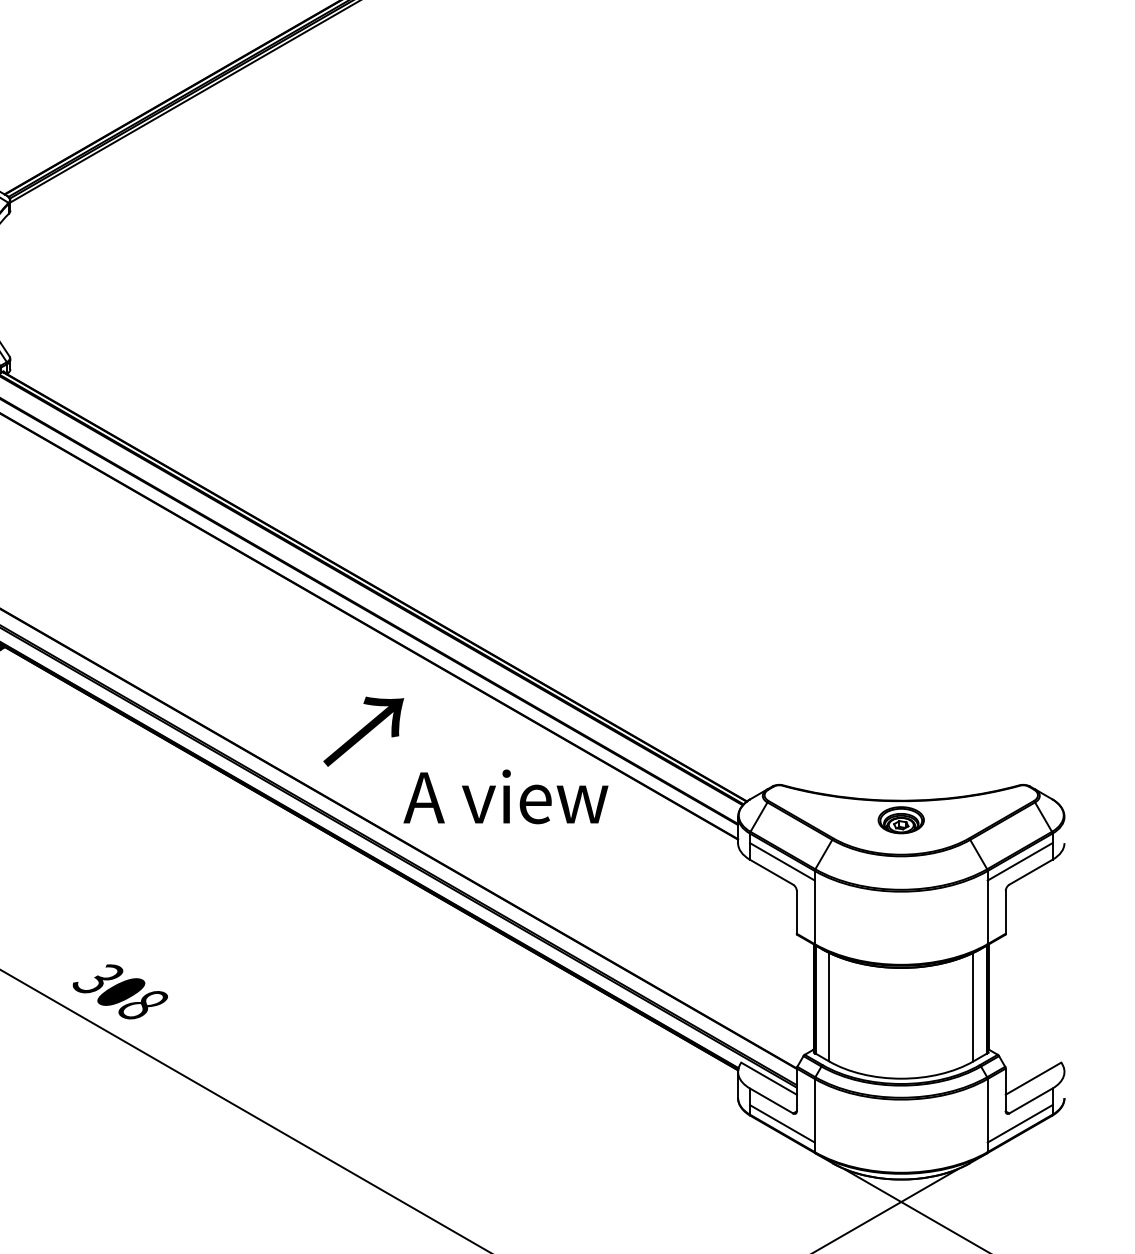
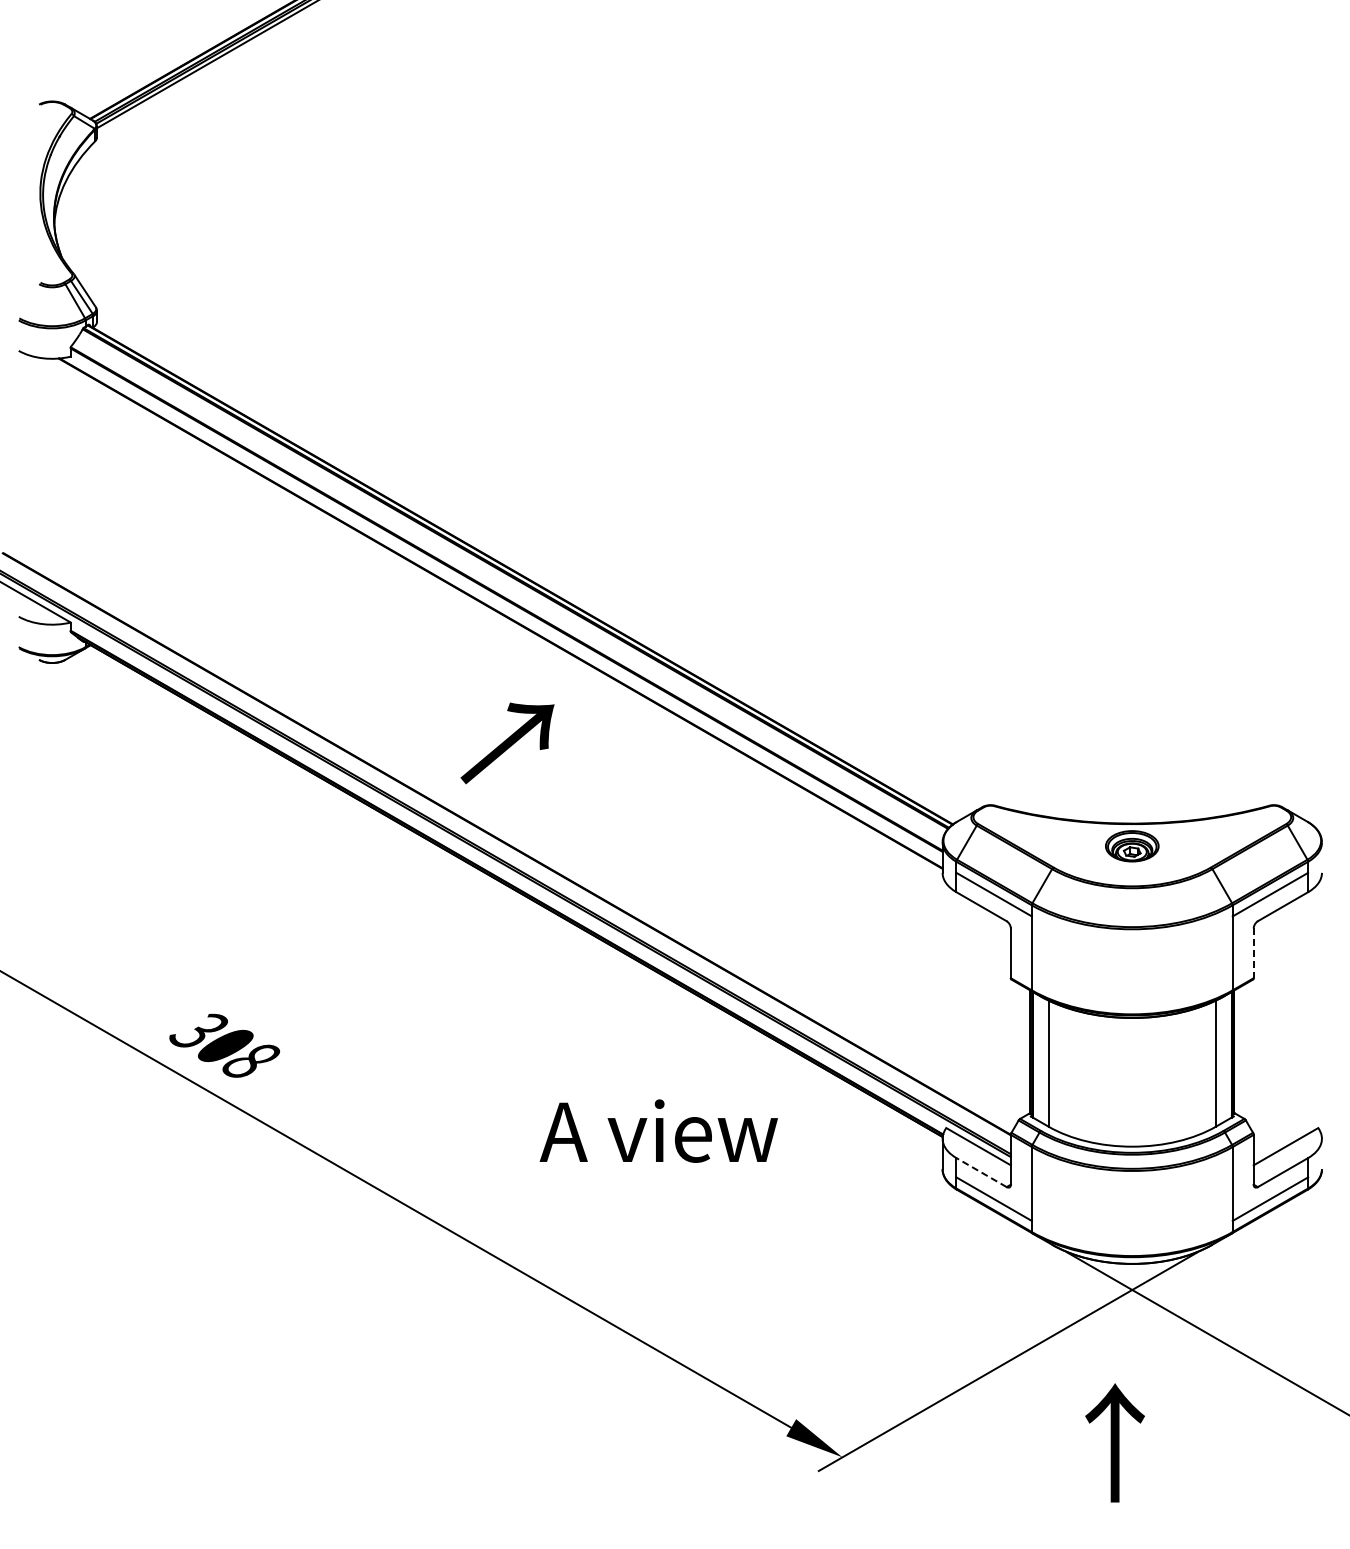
text: (505, 796) -> (658, 1130), moved
line: (1005, 912) -> (1253, 953), solid -> dashed
line: (771, 1100) -> (981, 1172), solid -> dashed

